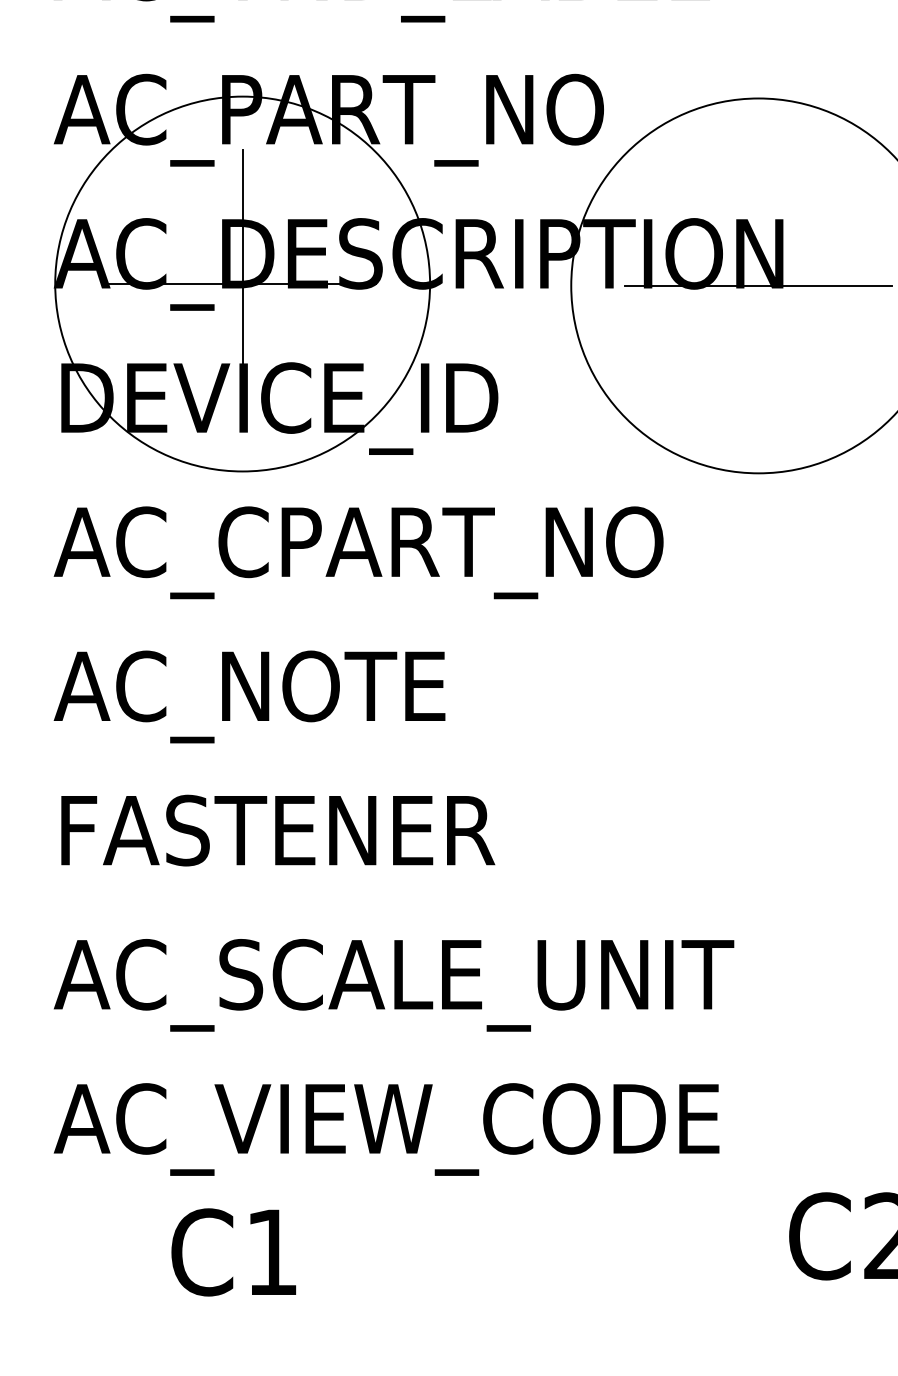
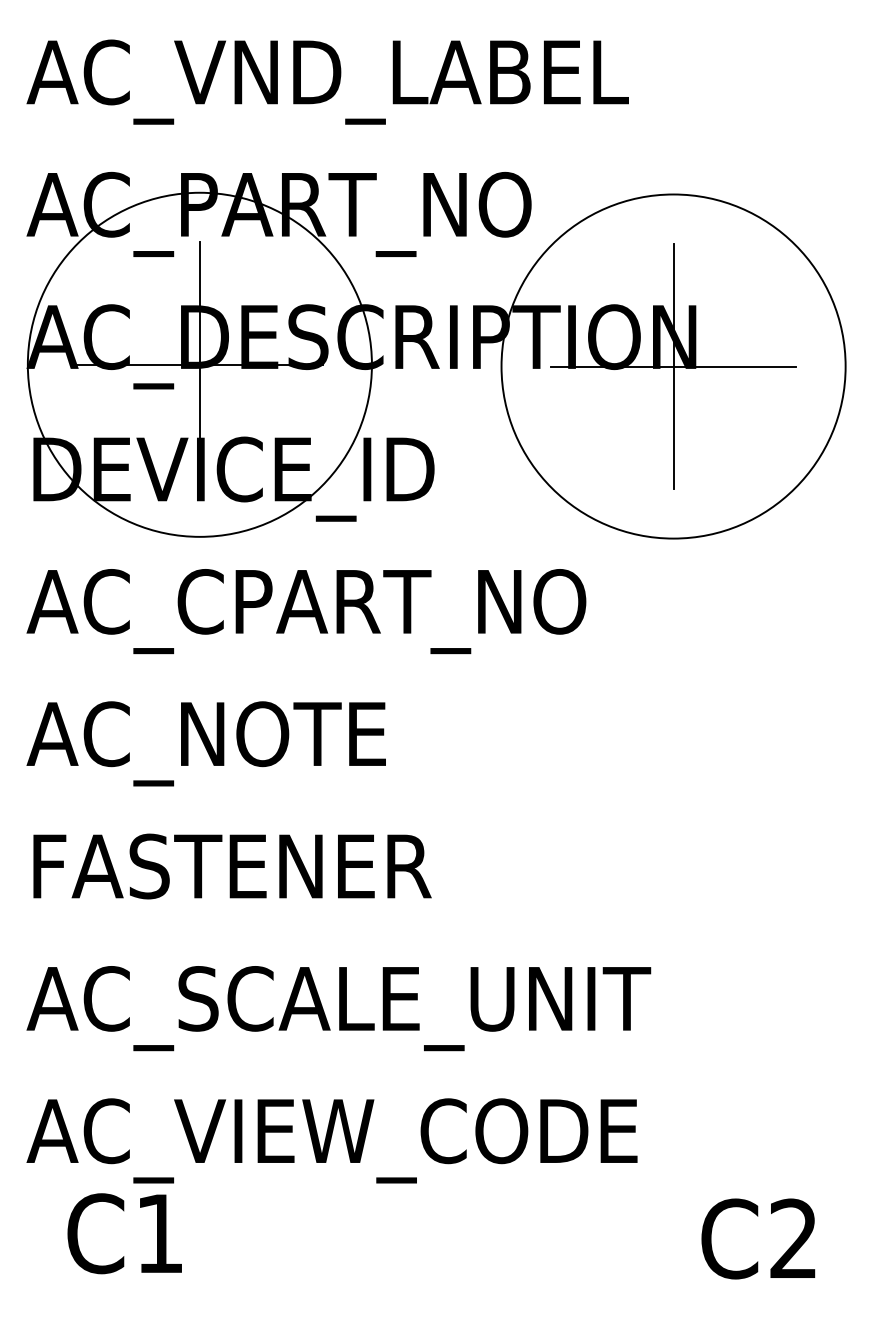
line: (758, 285) -> (673, 366), added
text: (233, 1252) -> (124, 1233), moved

